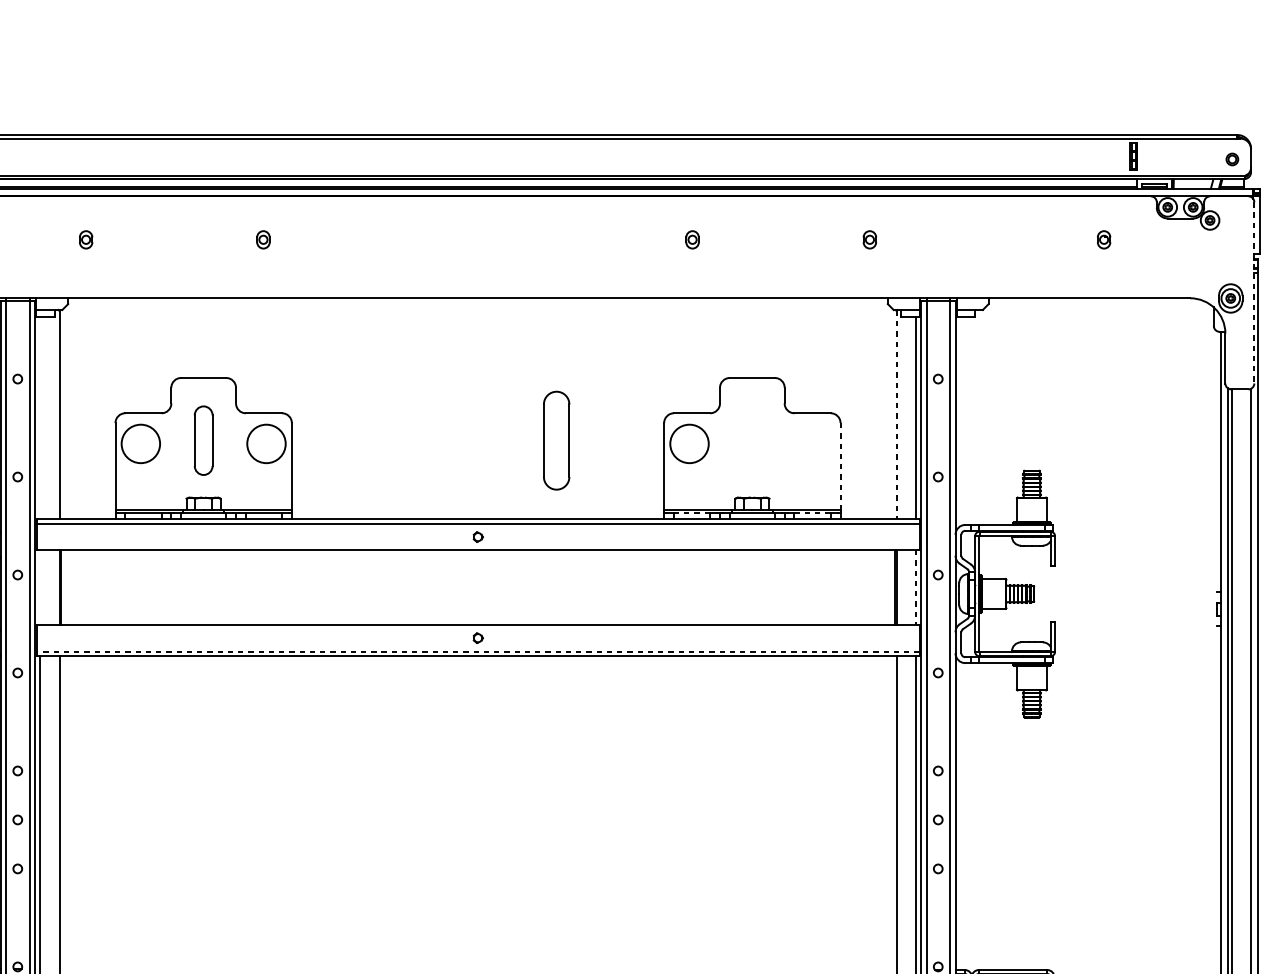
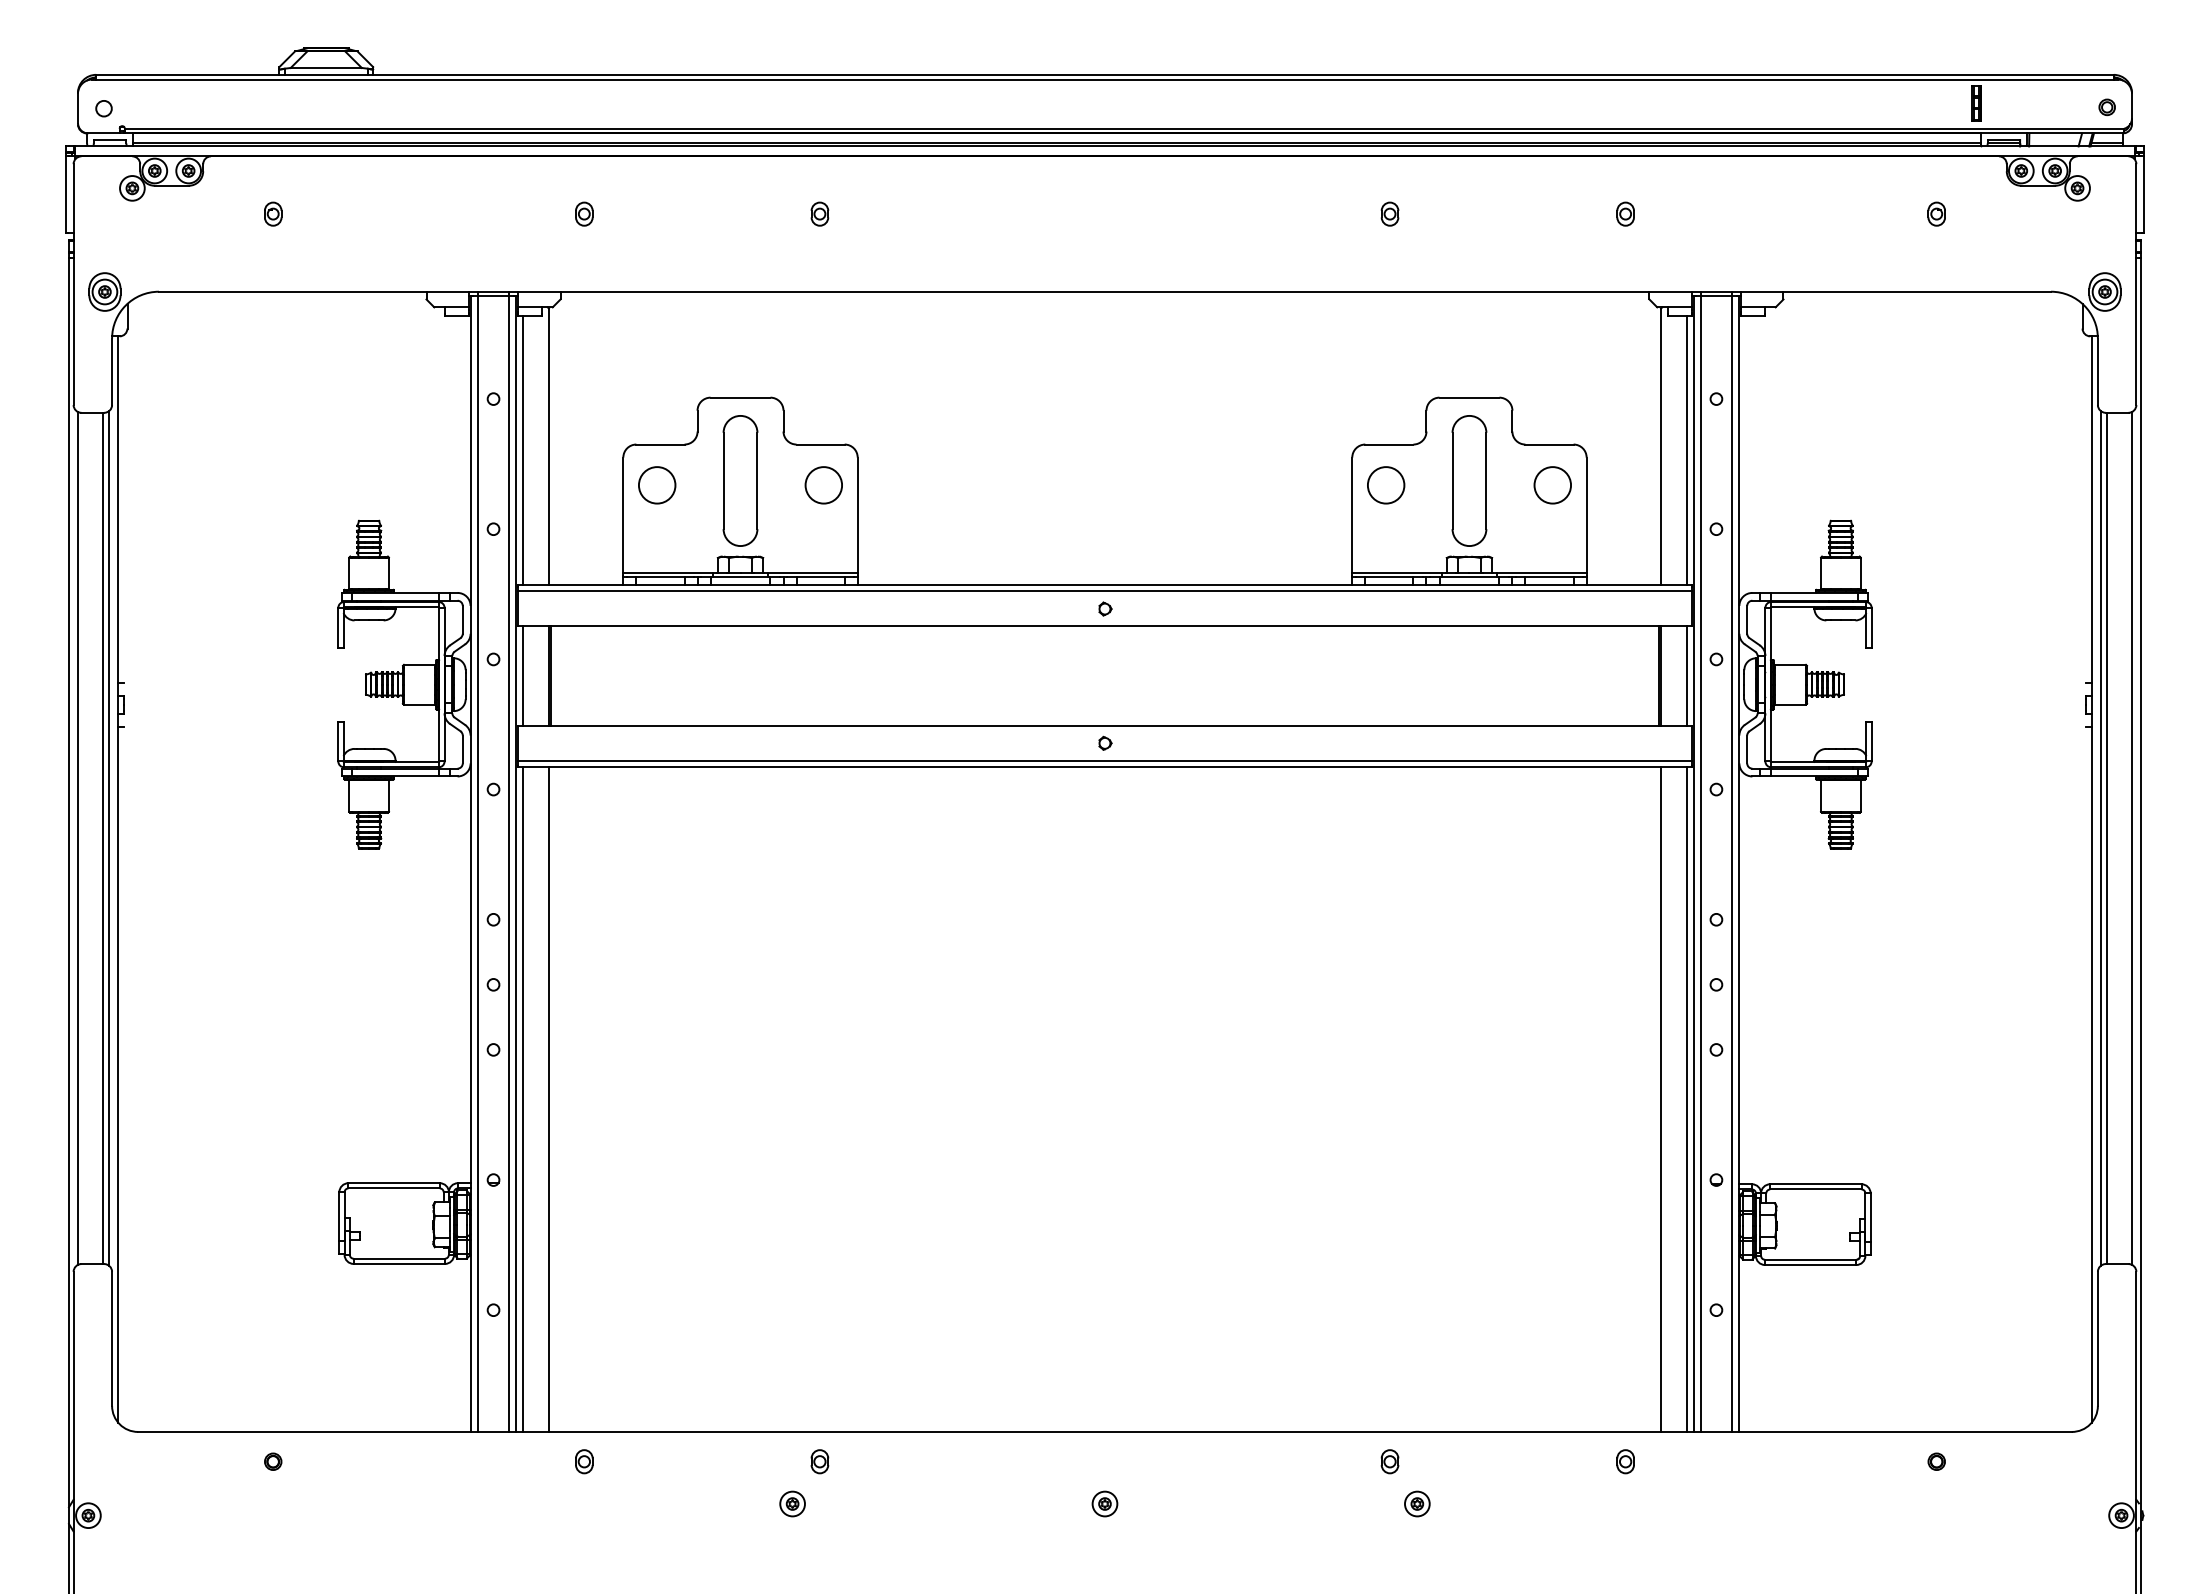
line: (1254, 293) -> (2136, 285), dashed -> solid
line: (896, 415) -> (1661, 447), dashed -> solid
line: (39, 417) -> (522, 450), added
part: (203, 440) -> (740, 480), size x1.43
part: (556, 440) -> (1469, 480), moved
circle: (141, 444) -> (657, 485), size x0.71
circle: (266, 444) -> (823, 485), size x0.71
circle: (689, 444) -> (1386, 485), size x0.71
circle: (814, 444) -> (1552, 485), added
line: (840, 466) -> (1586, 515), dashed -> solid
line: (692, 513) -> (1389, 577), dashed -> solid
line: (813, 513) -> (1550, 577), dashed -> solid
line: (39, 587) -> (522, 676), added
line: (916, 587) -> (1687, 676), dashed -> solid
line: (477, 651) -> (1104, 761), dashed -> solid

